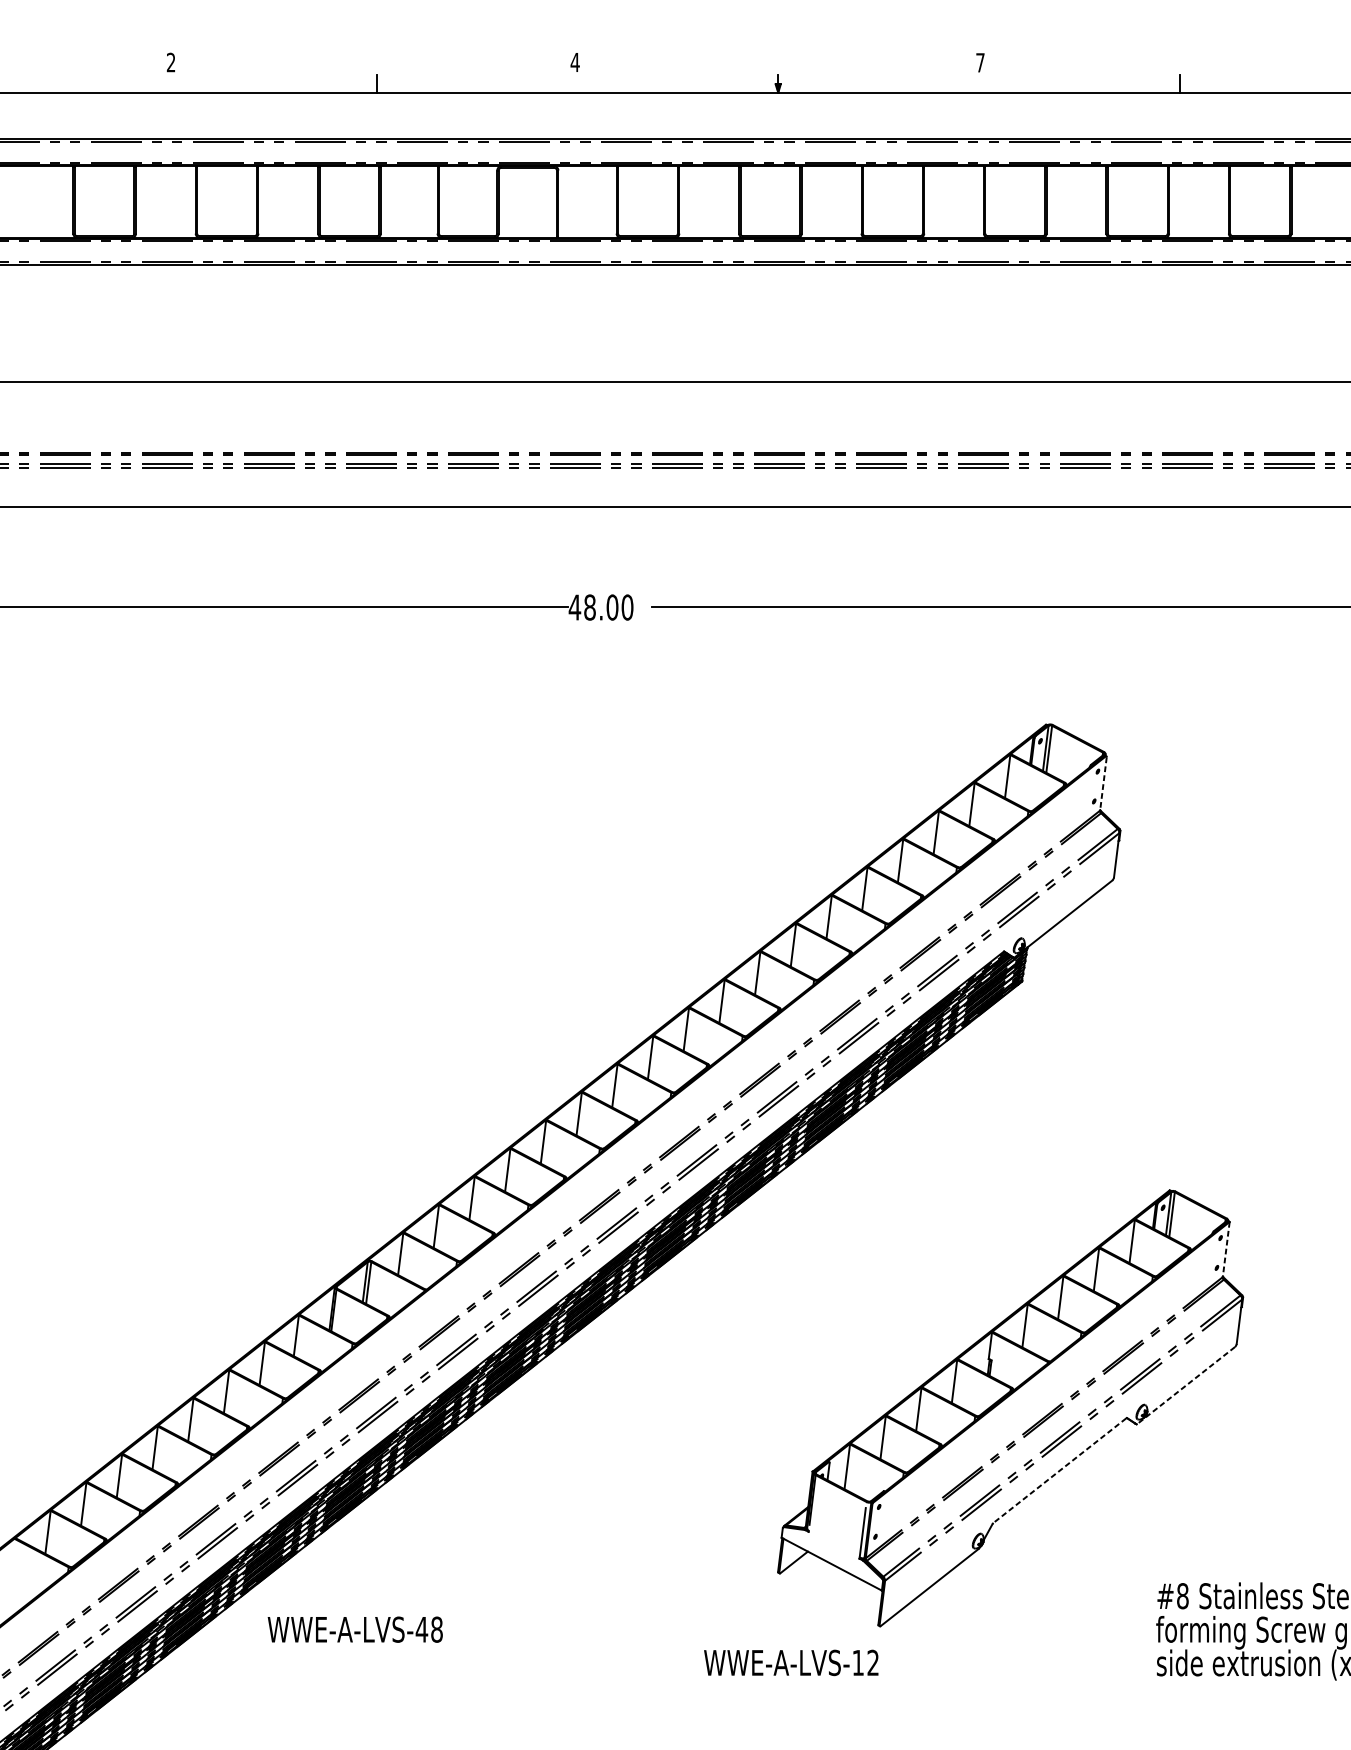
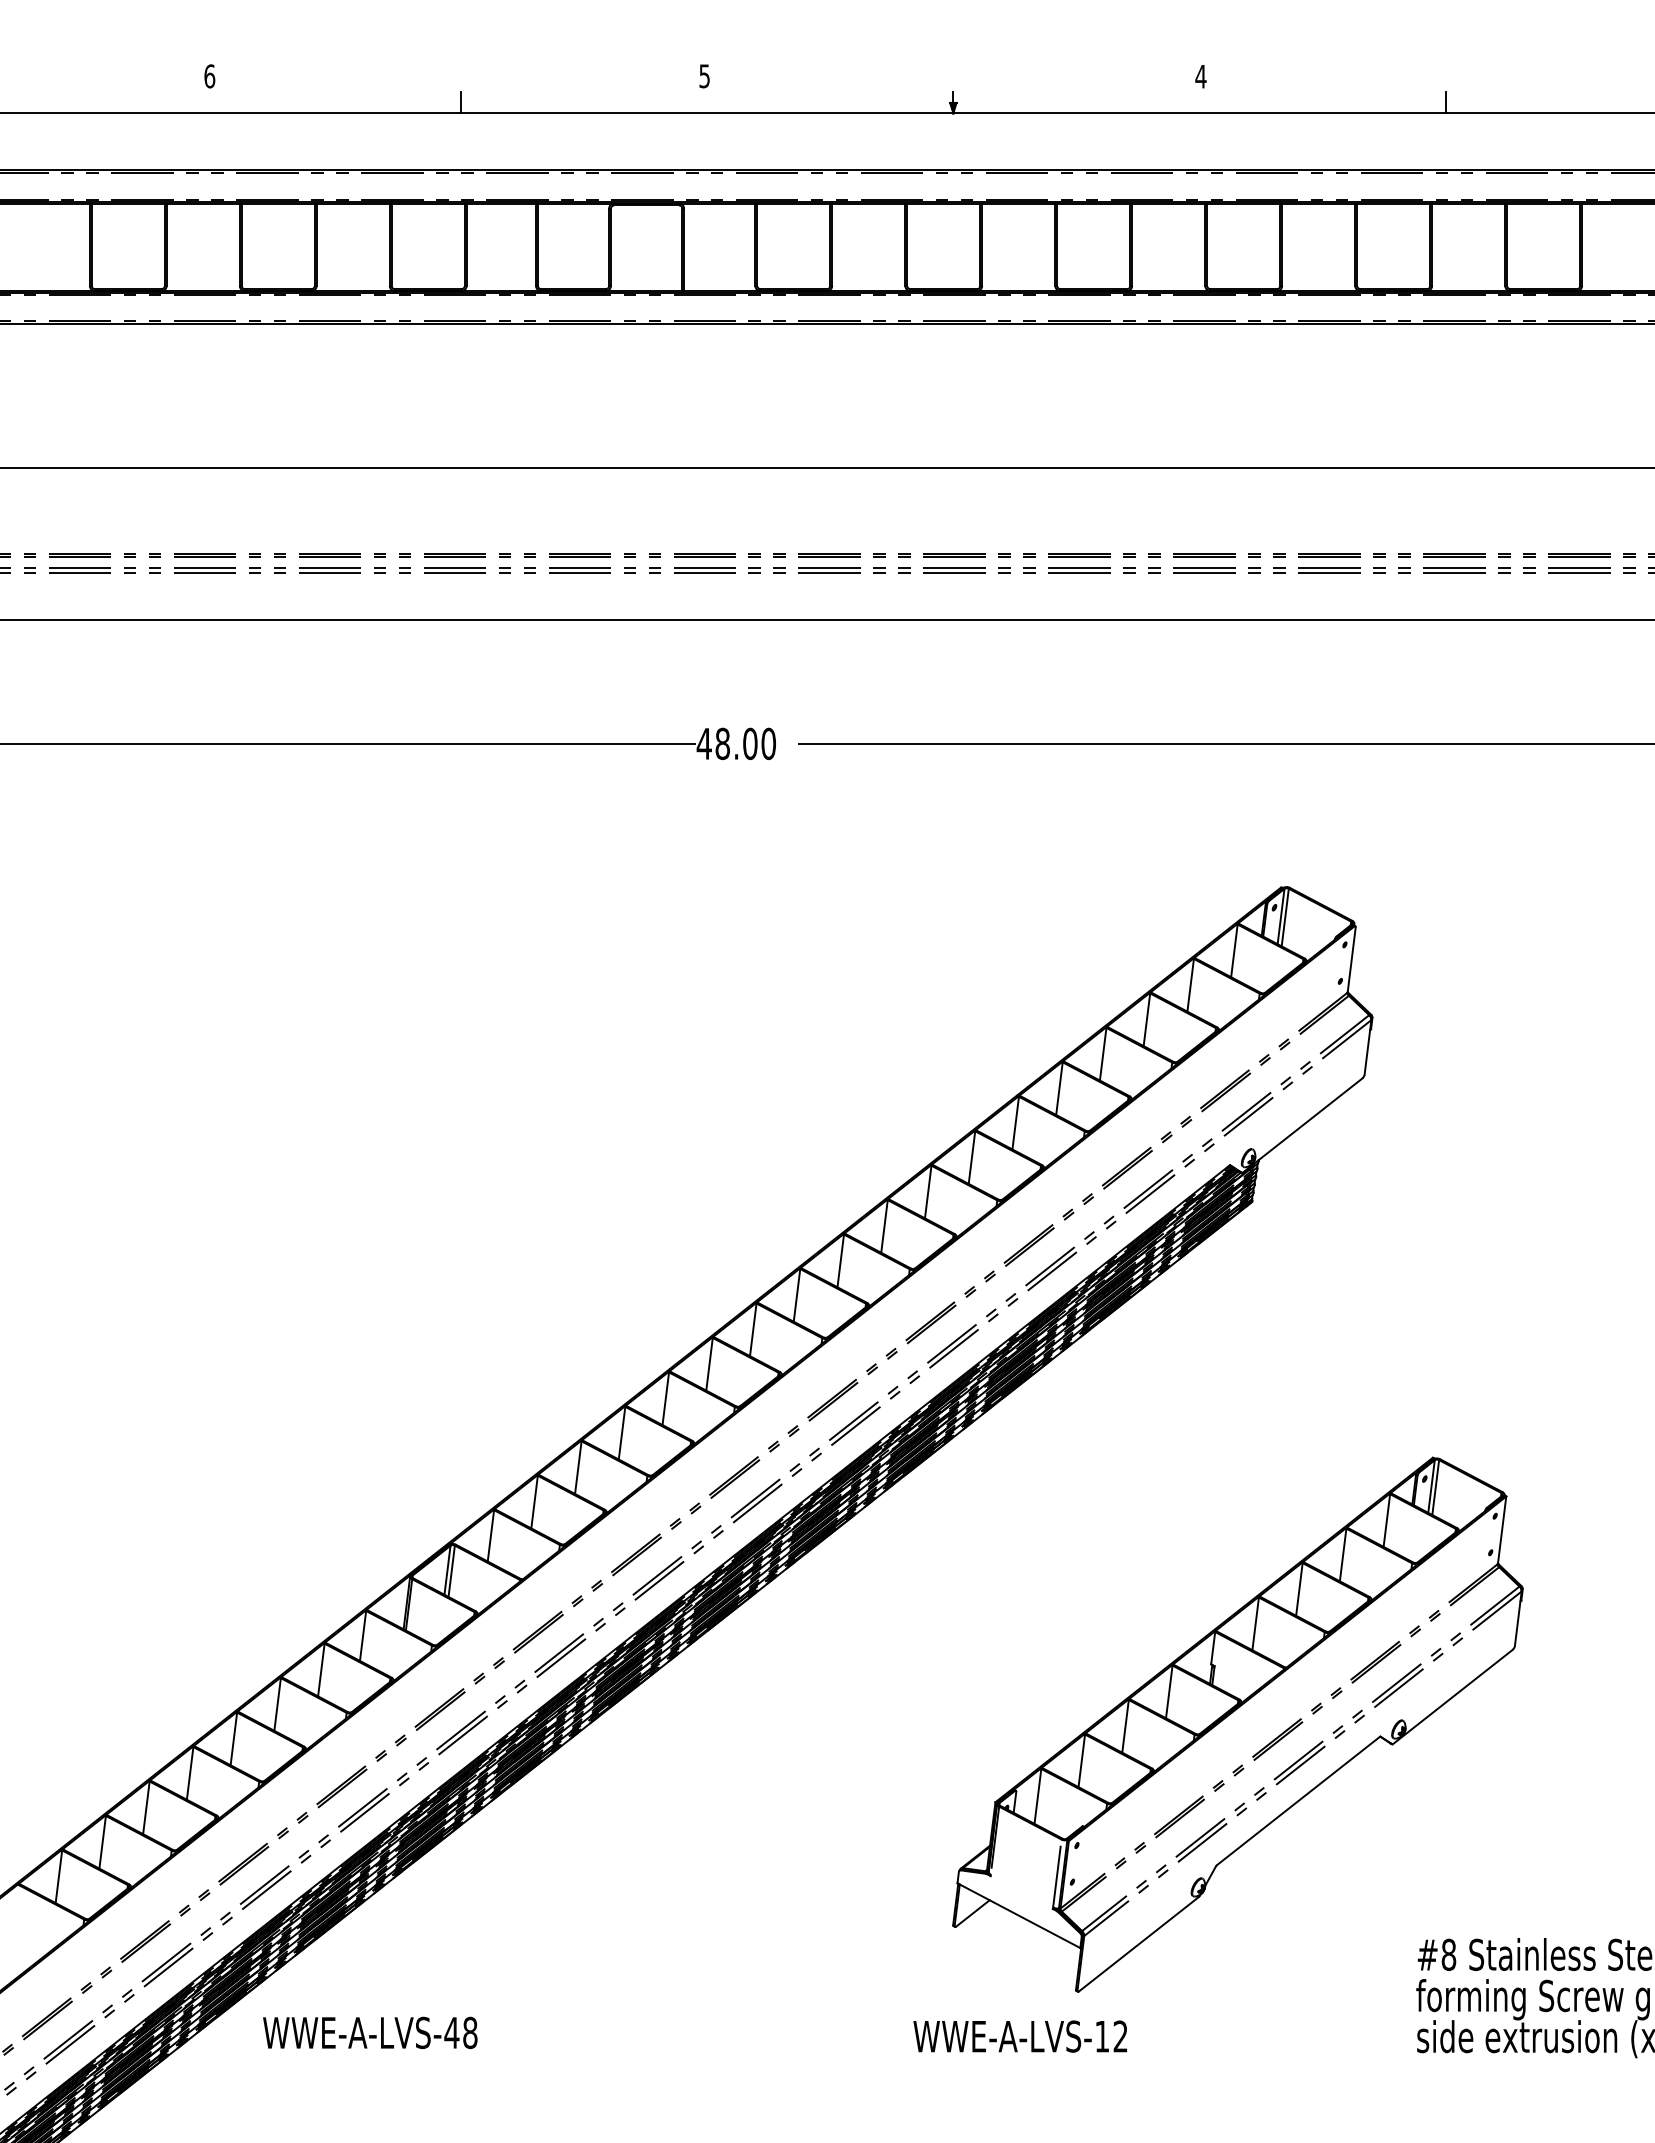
text: (170, 62) -> (209, 76), 2 -> 6
text: (575, 62) -> (704, 76), 4 -> 5
text: (980, 62) -> (1200, 76), 7 -> 4
line: (1103, 784) -> (1351, 960), dashed -> solid
line: (1226, 1249) -> (1502, 1530), dashed -> solid
line: (1185, 1386) -> (1452, 1697), dashed -> solid
line: (1059, 1470) -> (1297, 1801), dashed -> solid
text: (355, 1629) -> (370, 2032), moved
text: (791, 1662) -> (1020, 2036), moved

